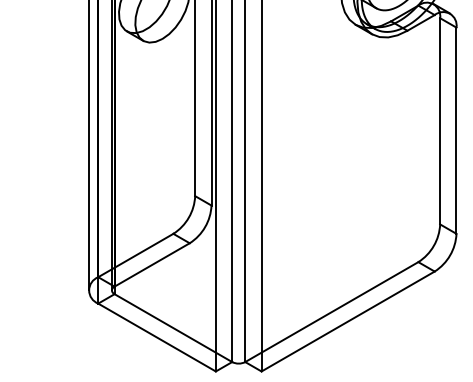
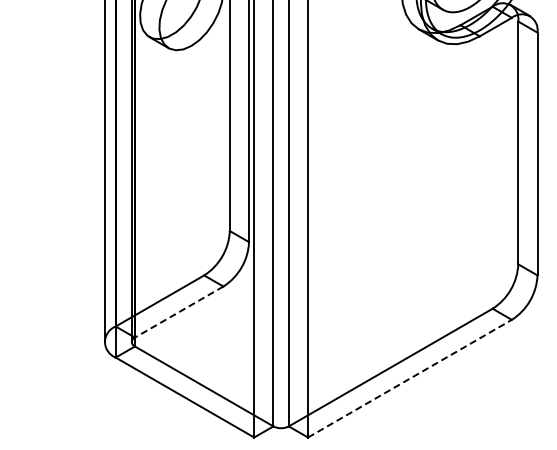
line: (151, 265) -> (178, 312), solid -> dashed
line: (347, 321) -> (409, 378), solid -> dashed

